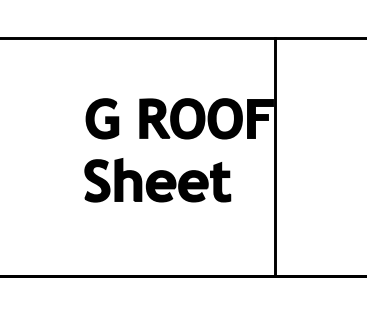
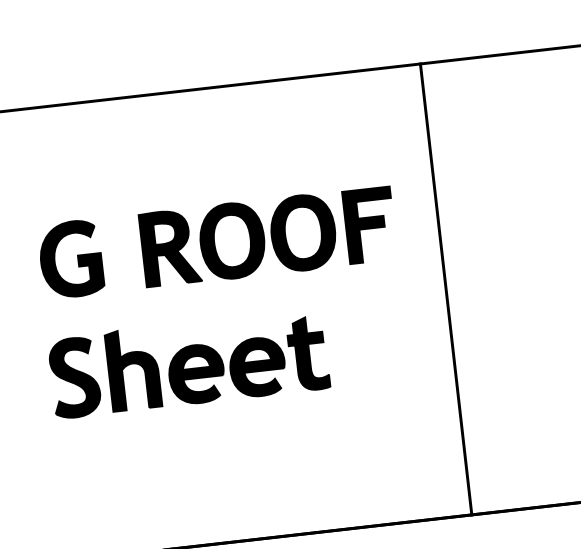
line: (275, 156) -> (446, 288), moved

